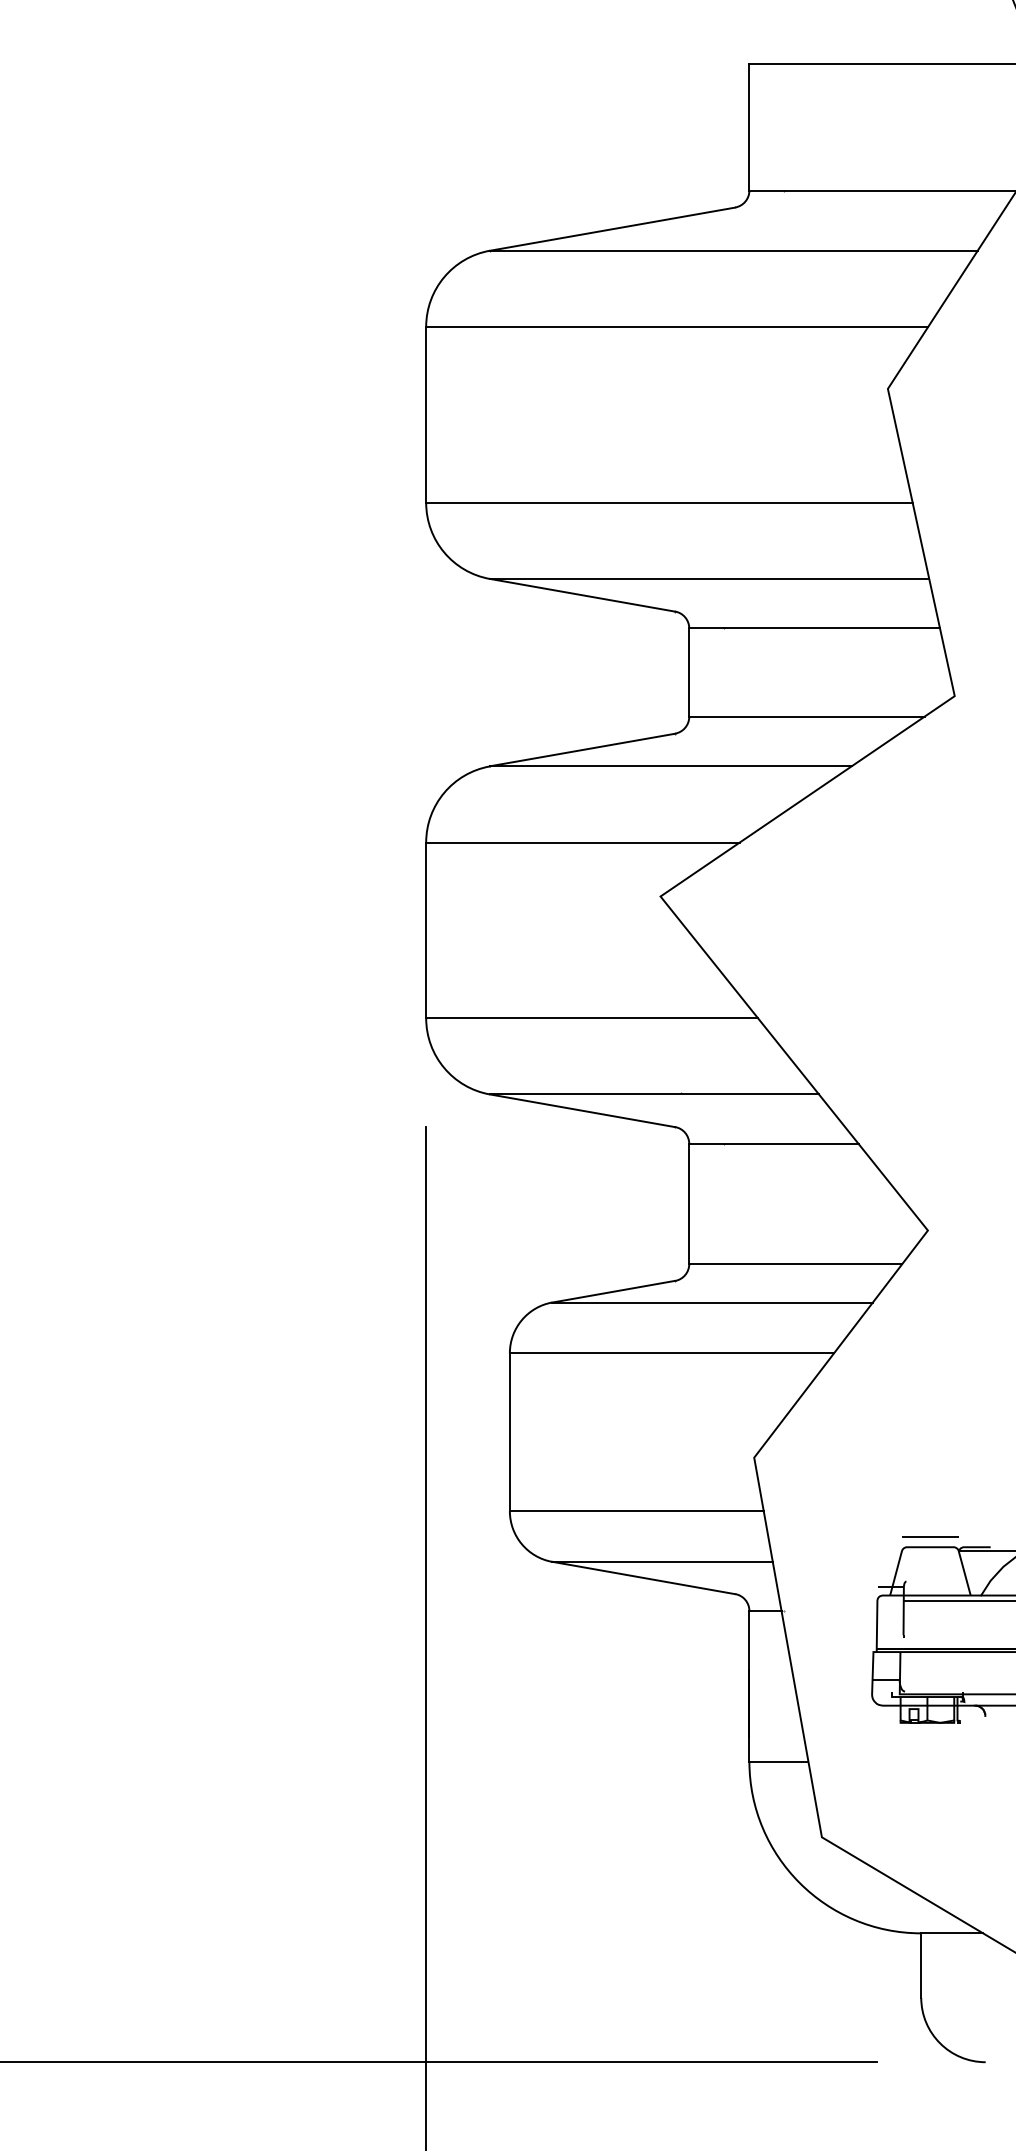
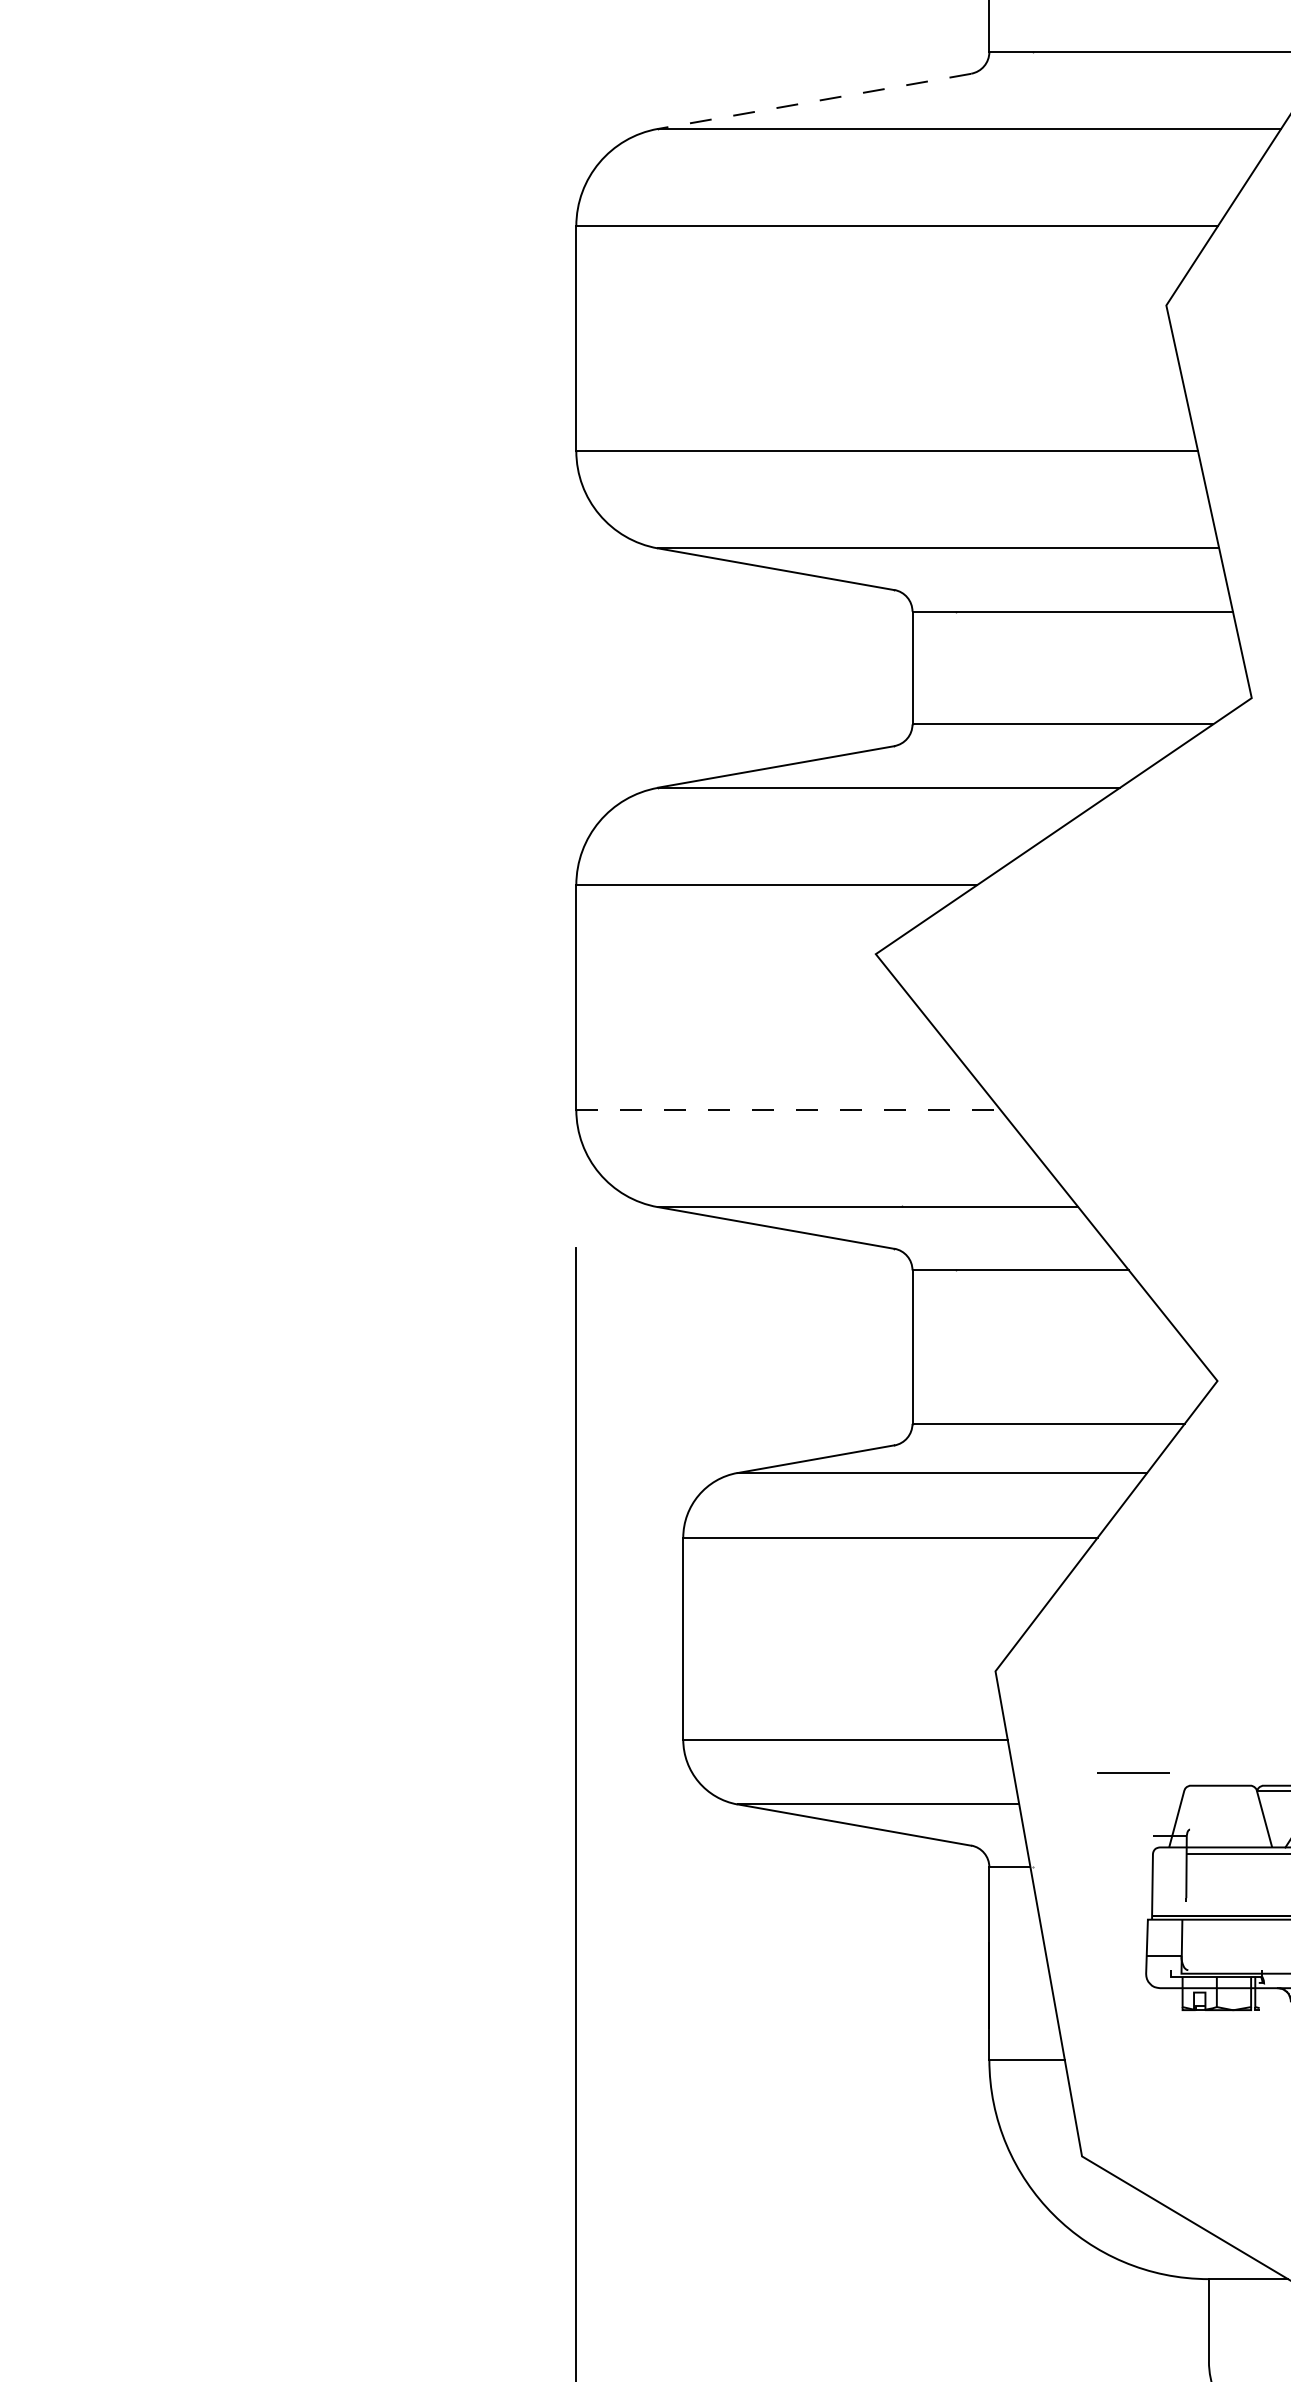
line: (612, 229) -> (814, 101), solid -> dashed
line: (592, 1018) -> (788, 1110), solid -> dashed
line: (930, 1536) -> (1133, 1772), moved

